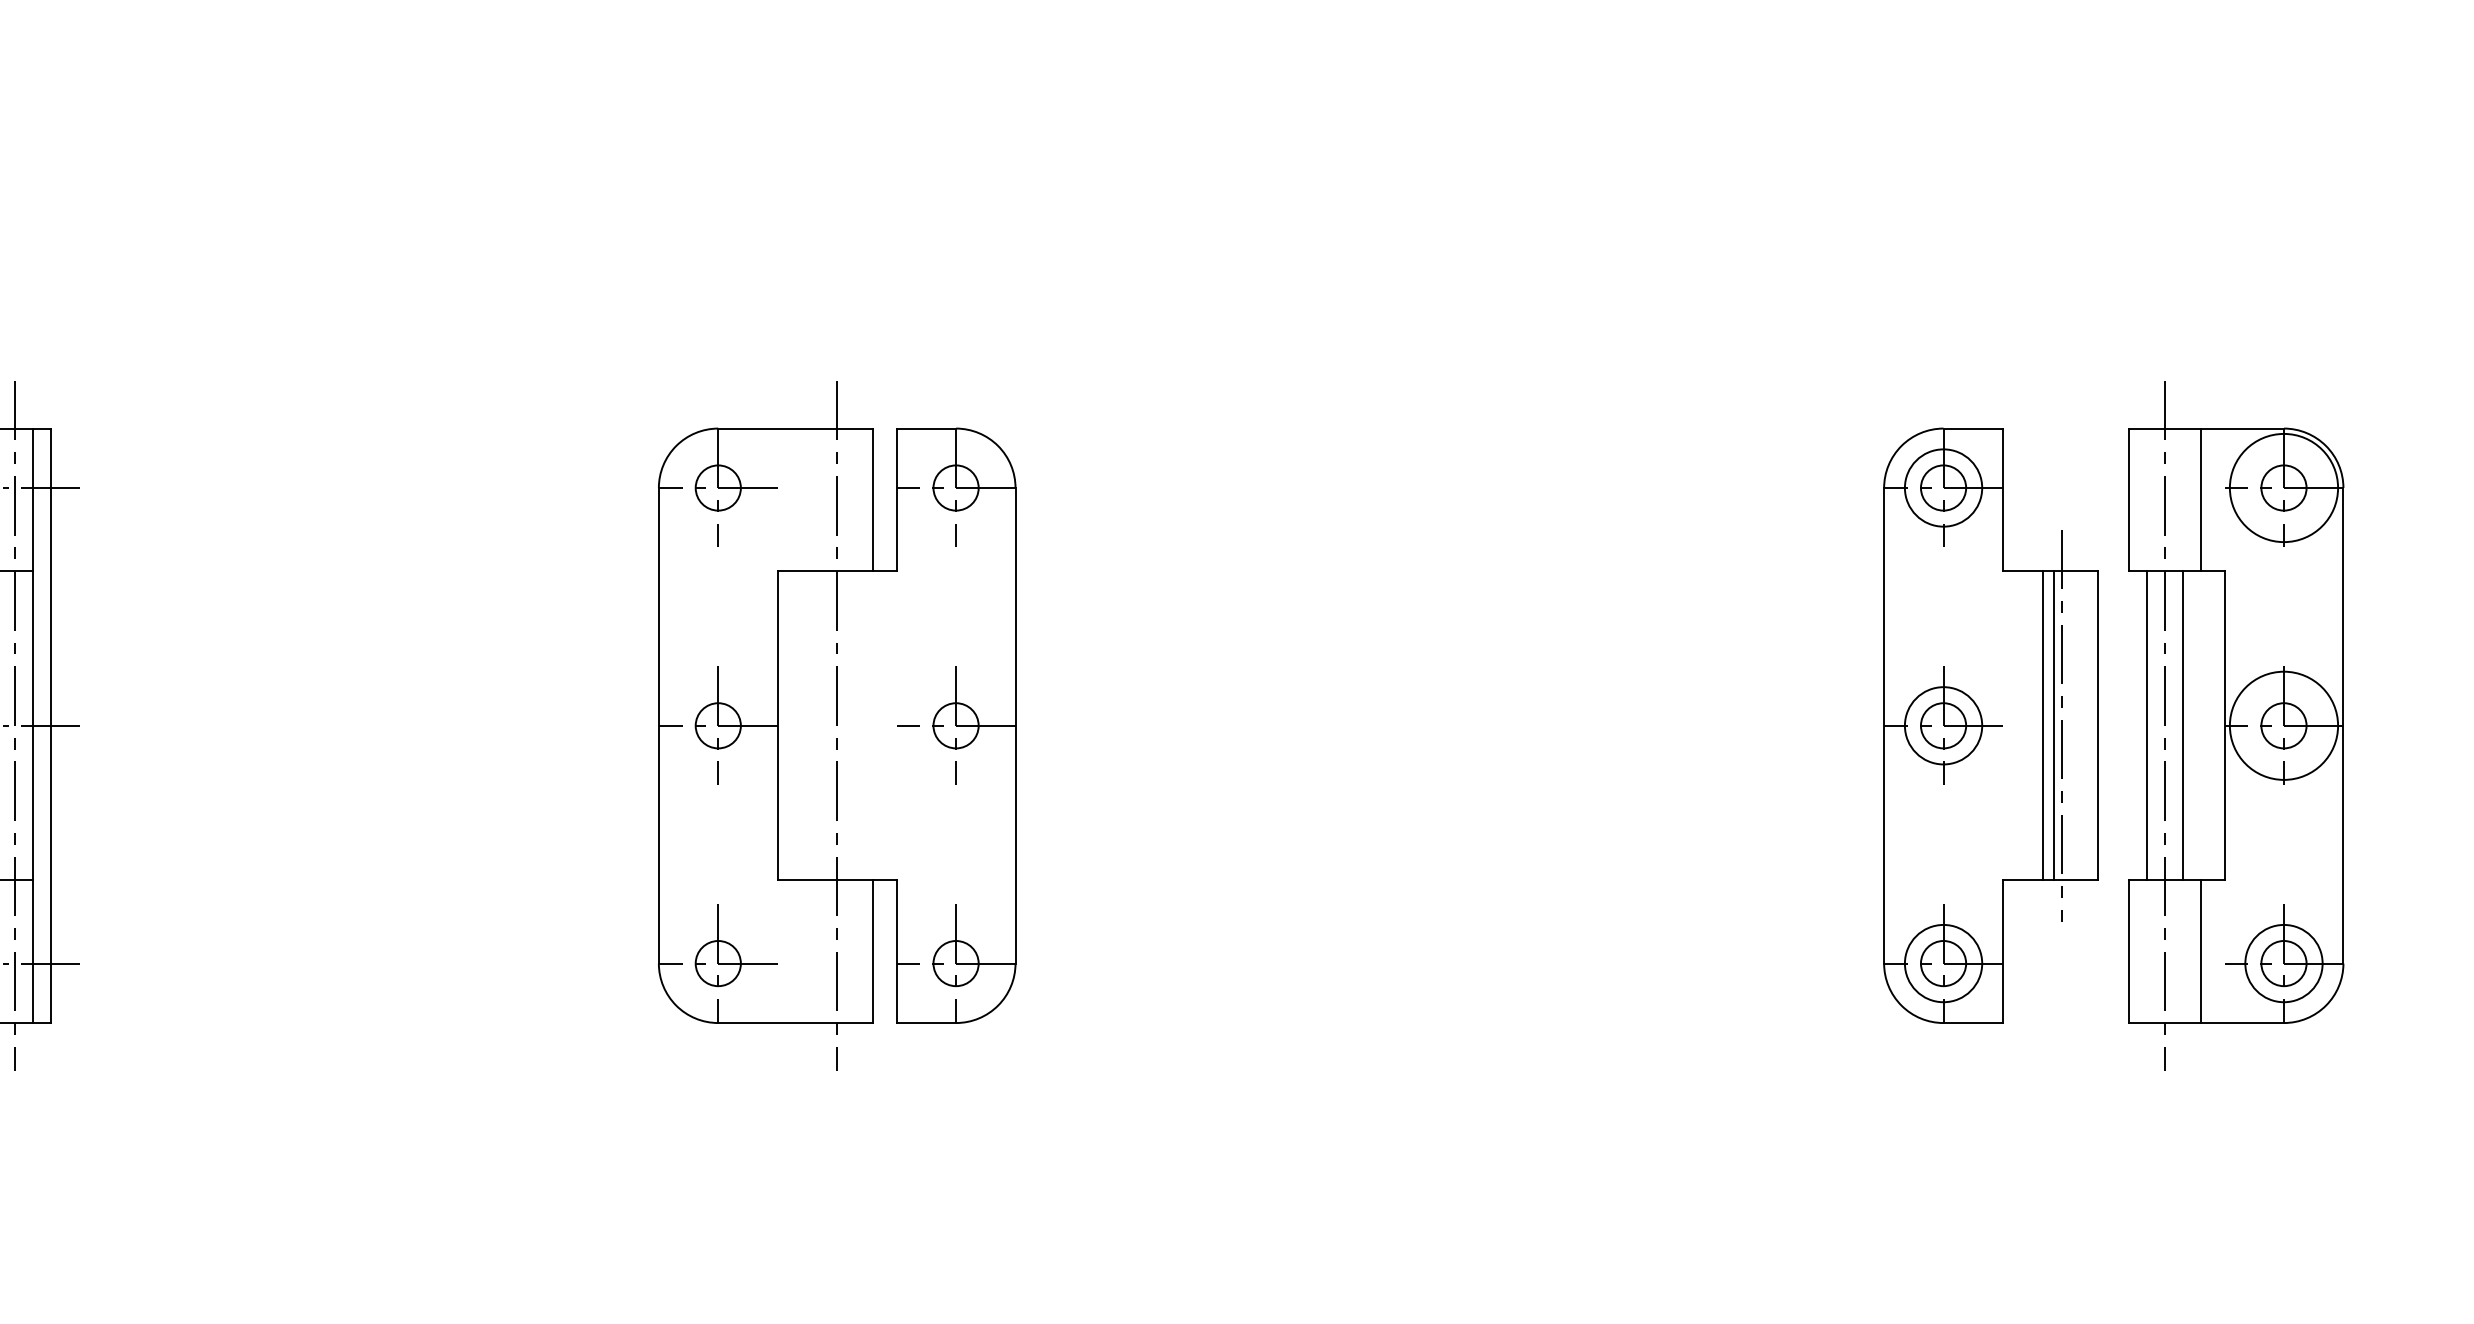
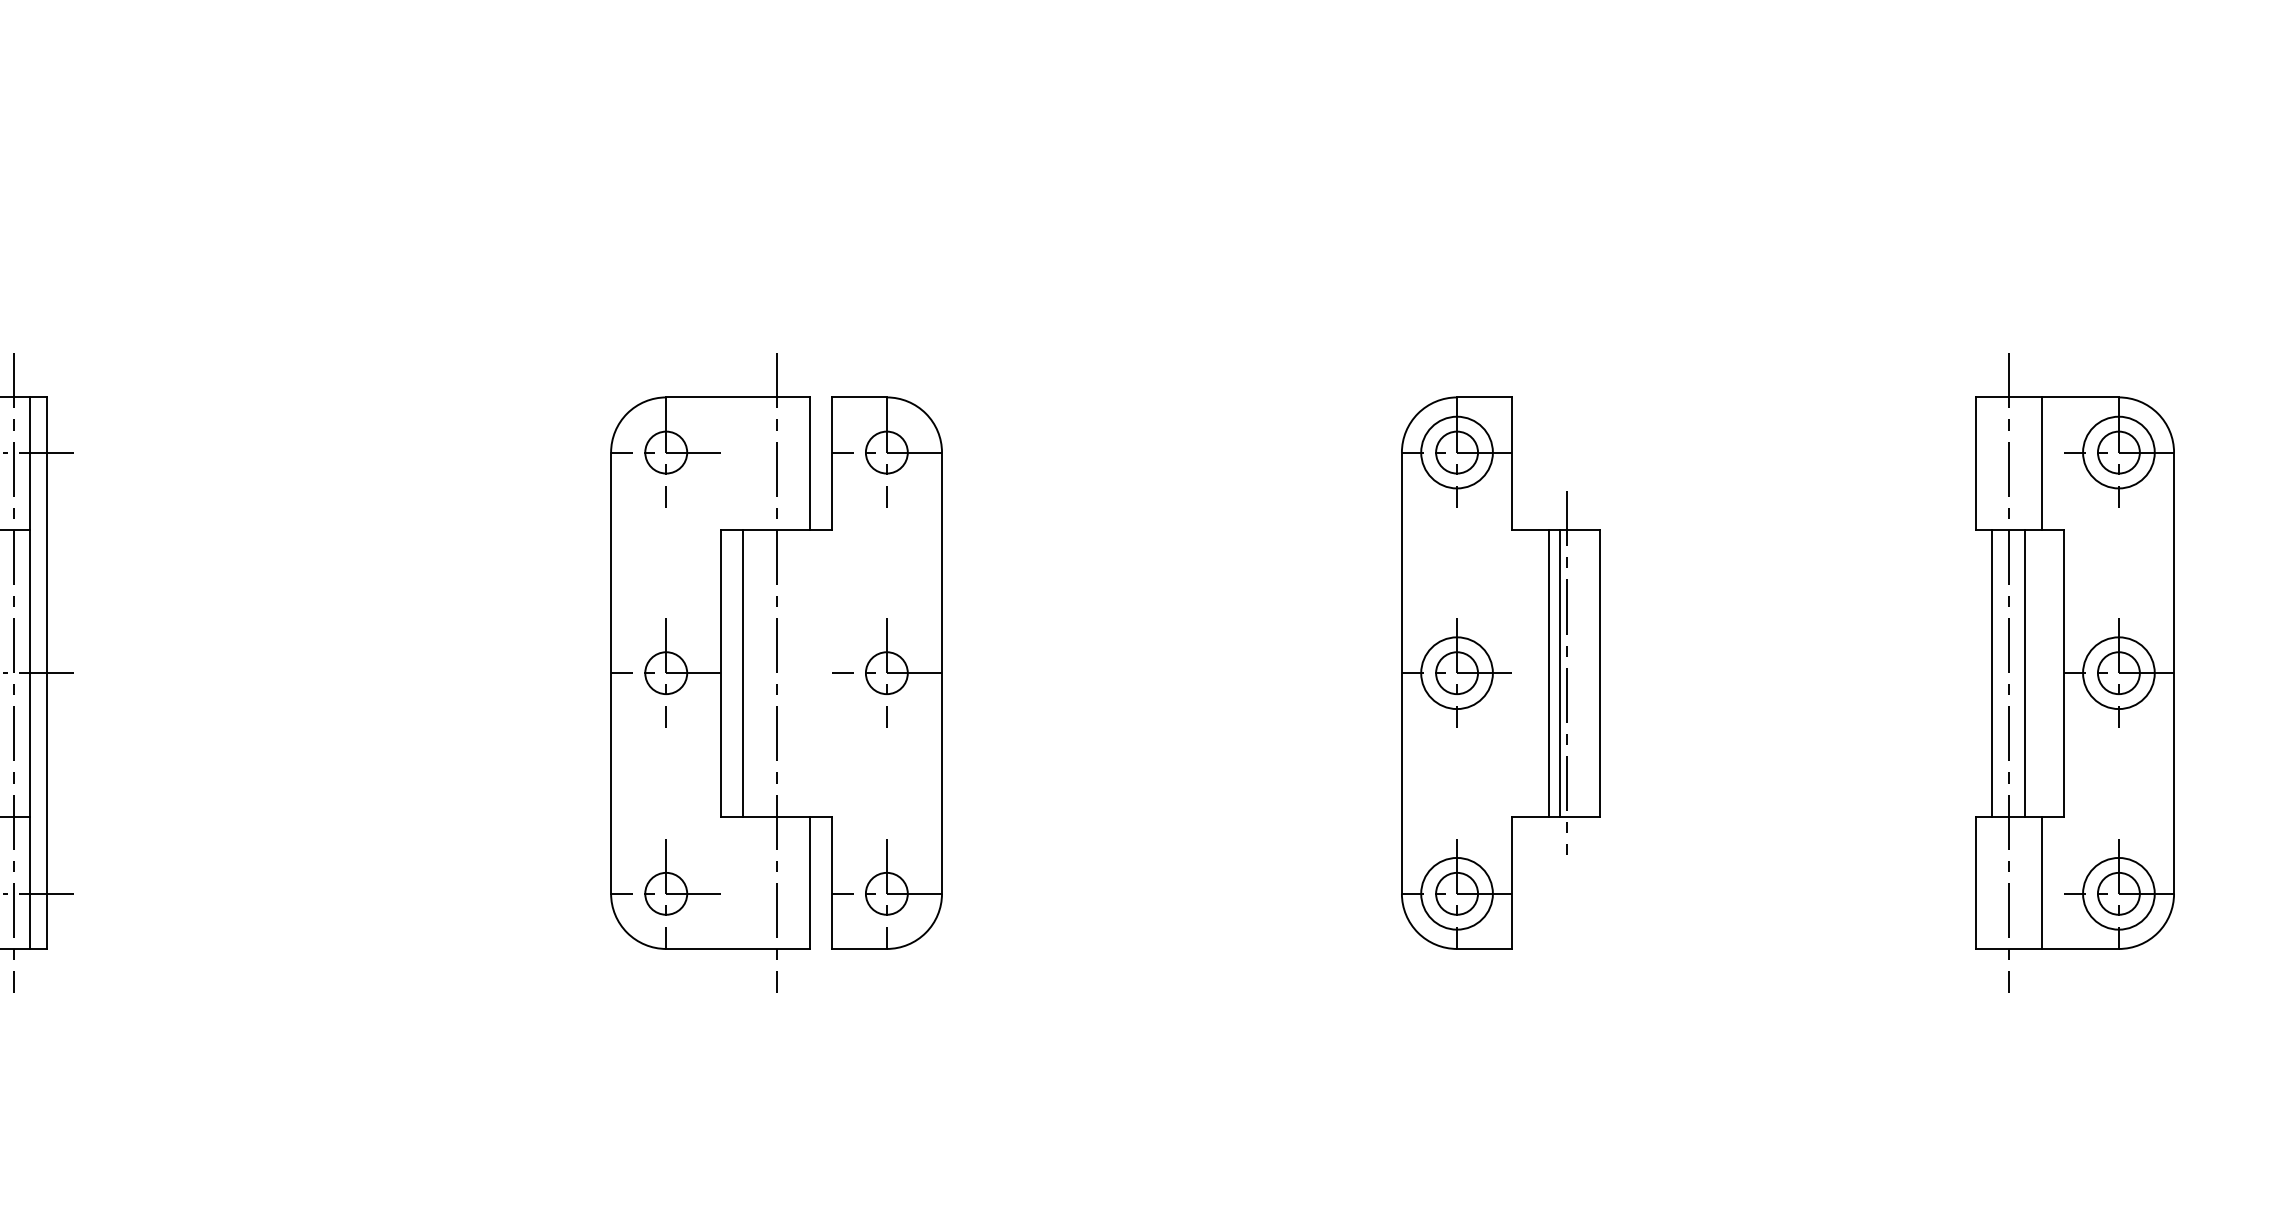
circle: (2283, 487) -> (2118, 452), size x0.71
line: (801, 725) -> (743, 672), added
part: (1990, 725) -> (1500, 672), moved
circle: (2283, 726) -> (2118, 673), size x0.71

